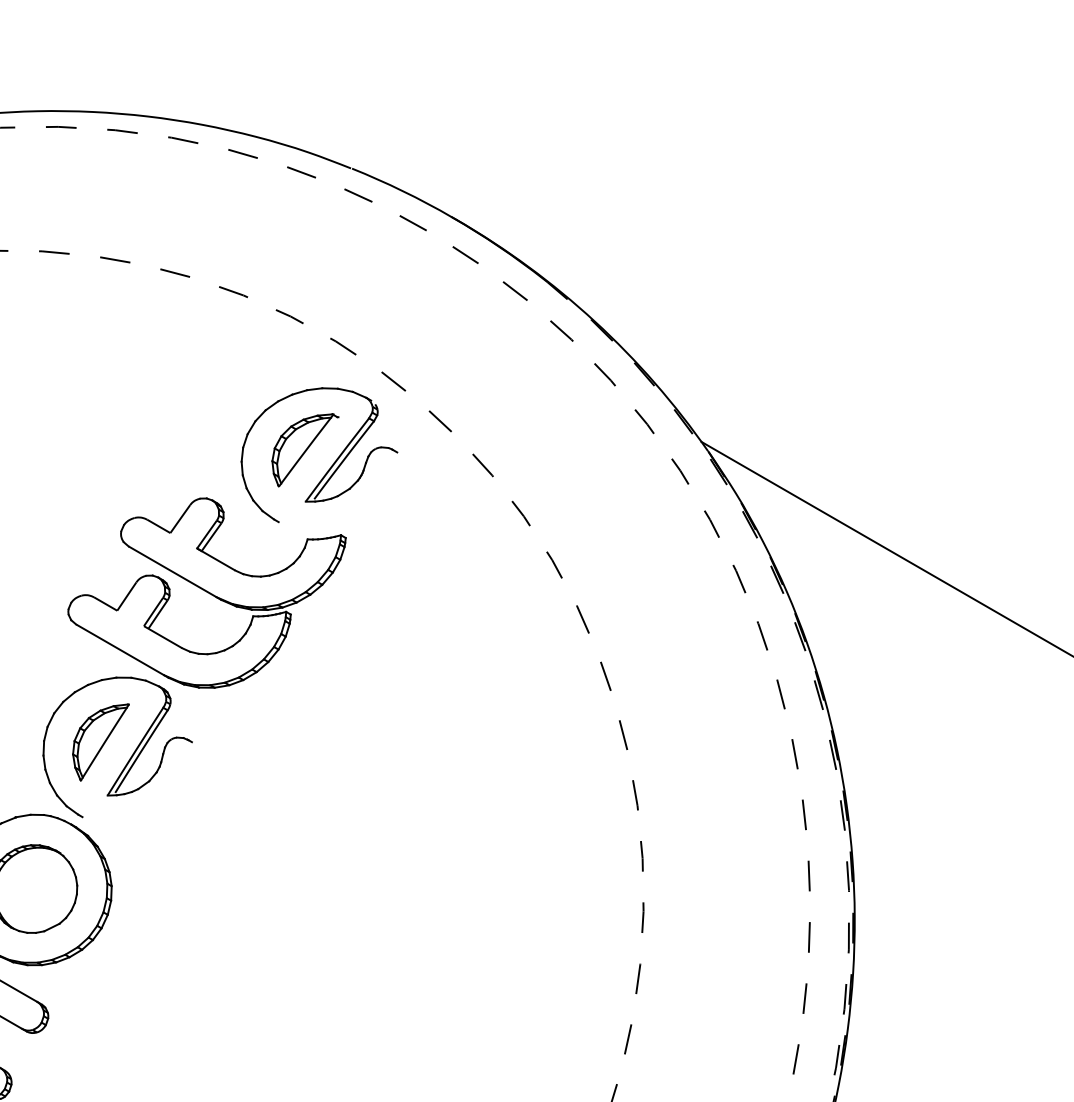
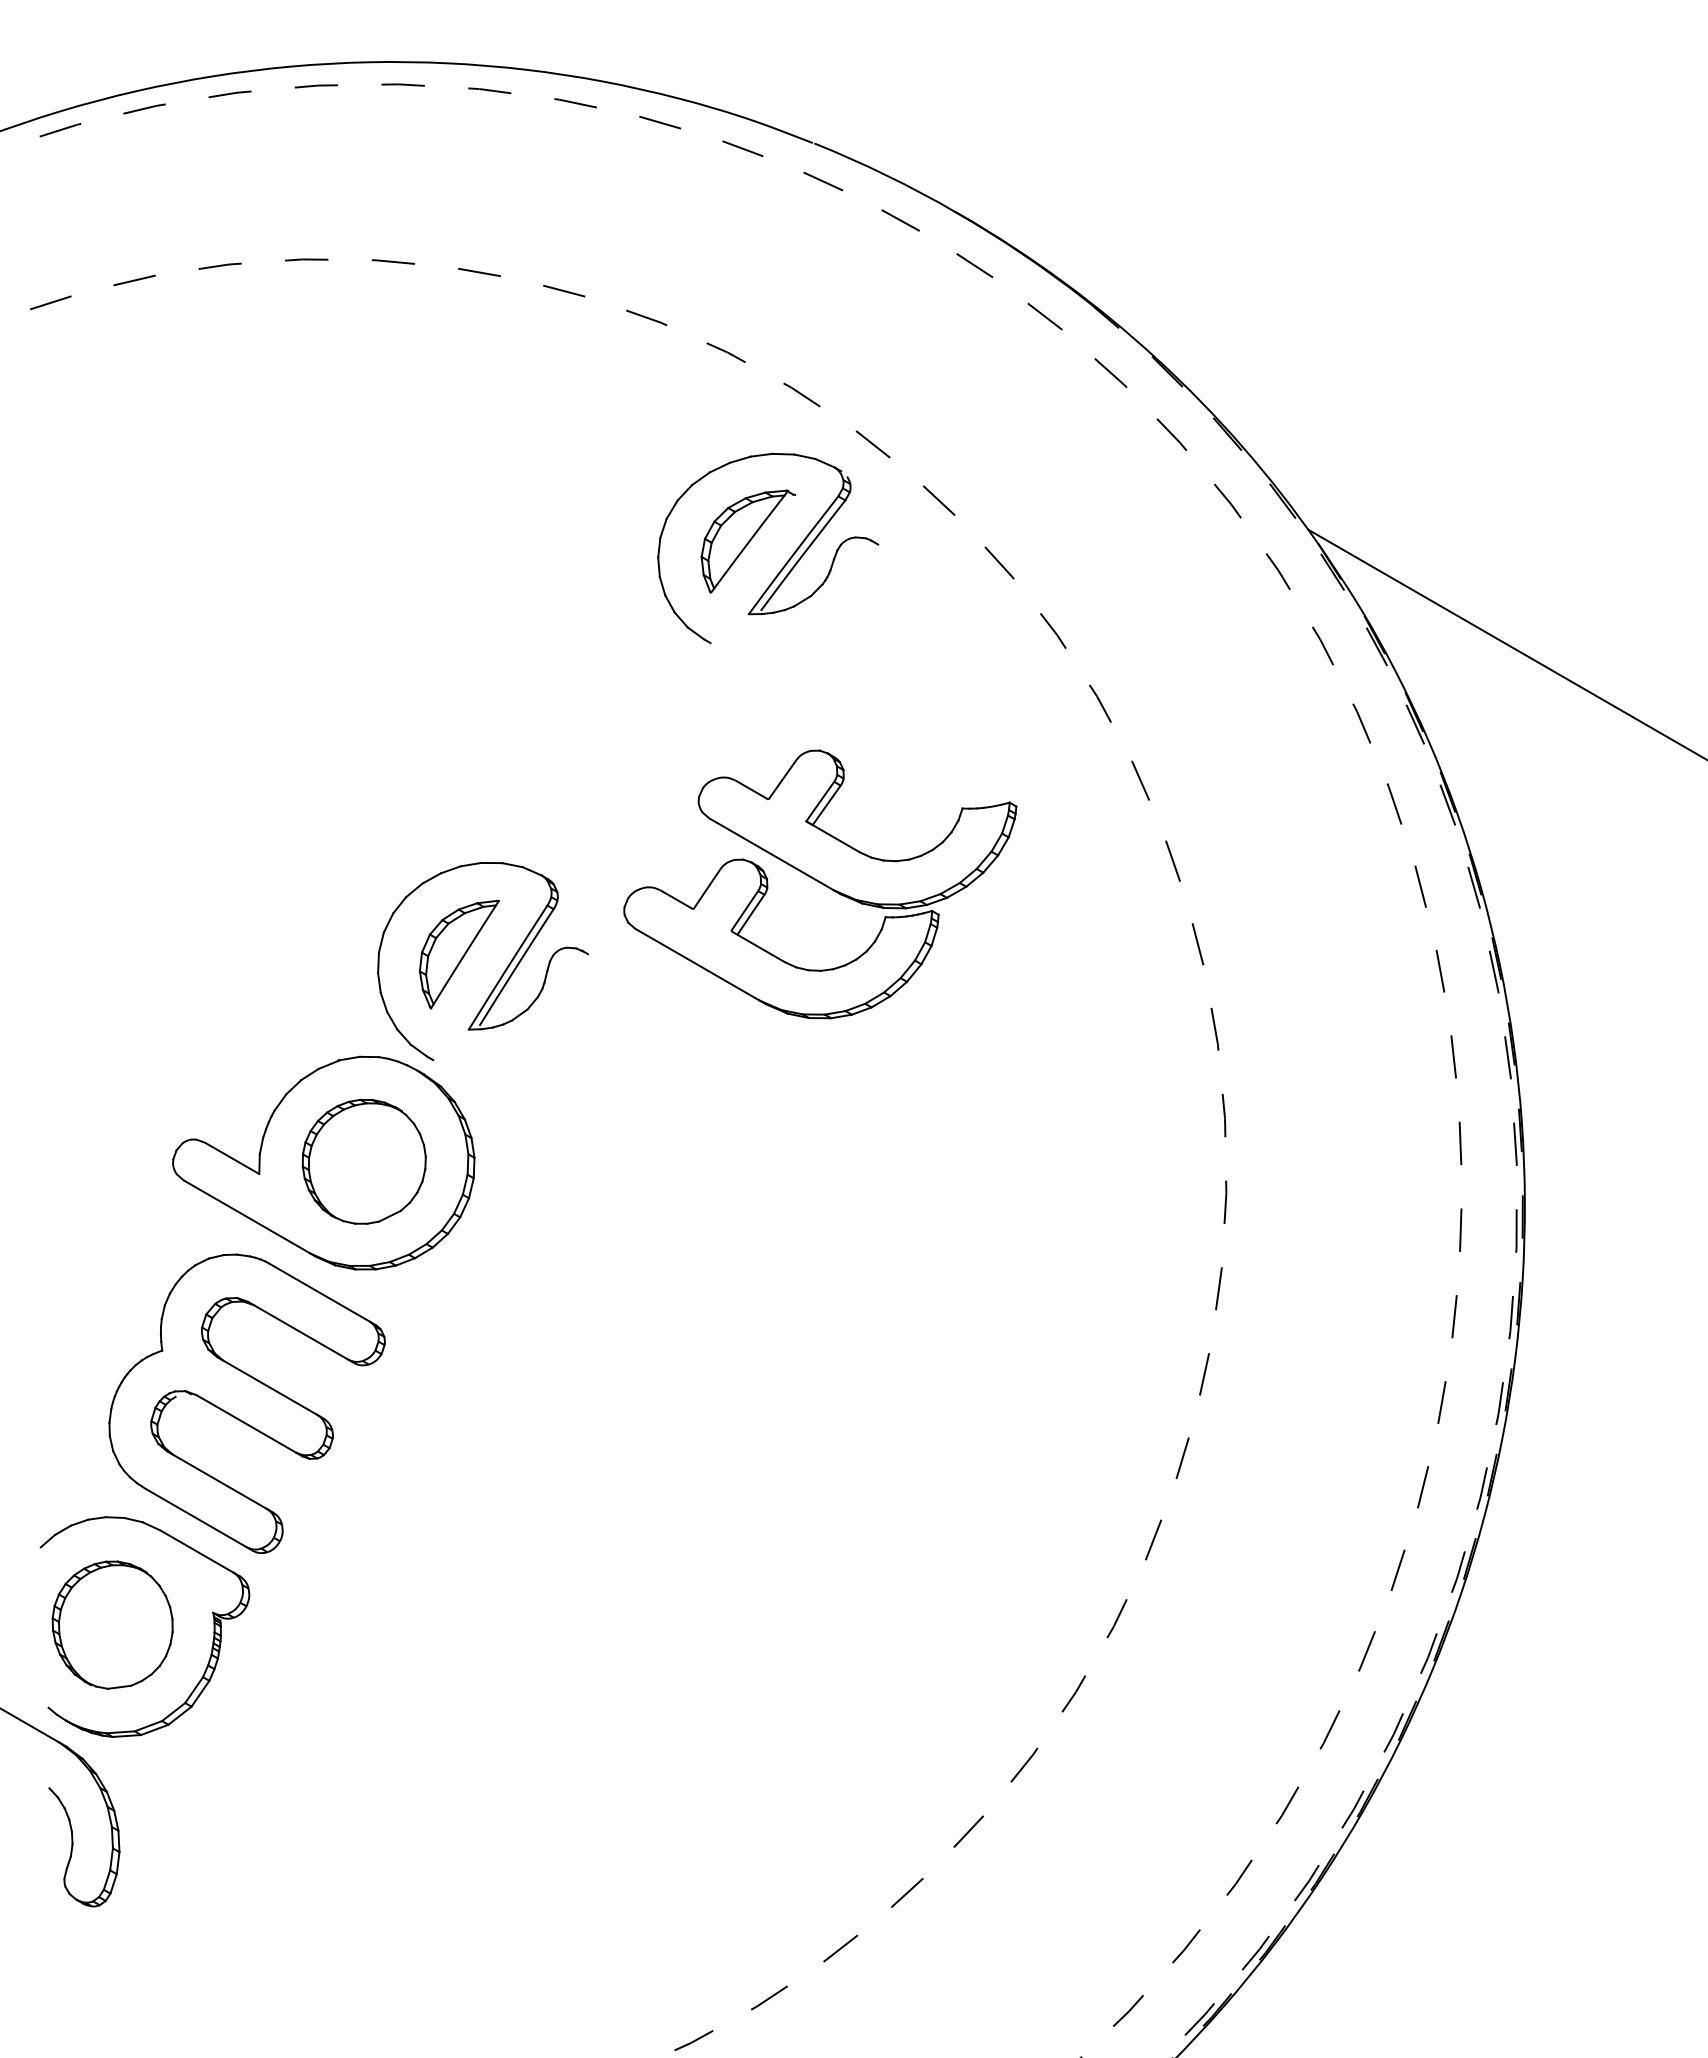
part: (207, 593) -> (820, 884), moved

